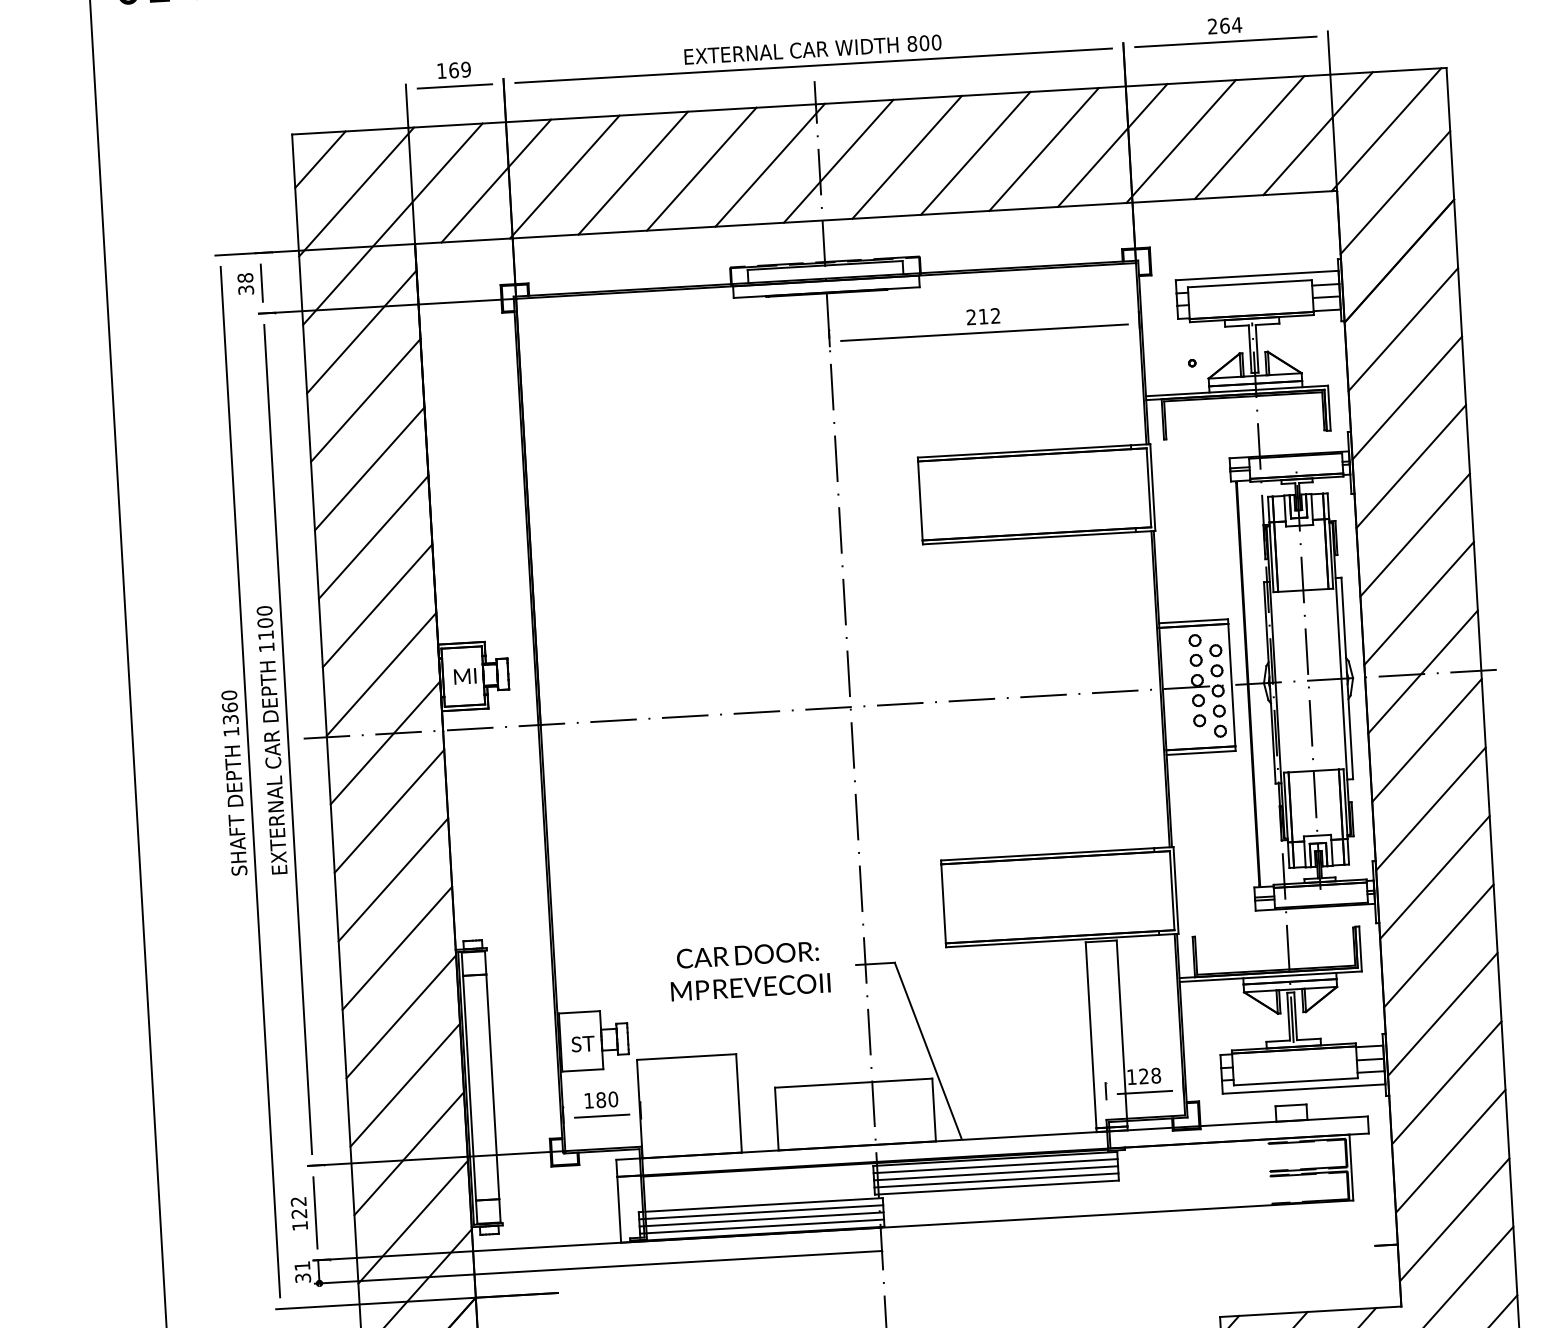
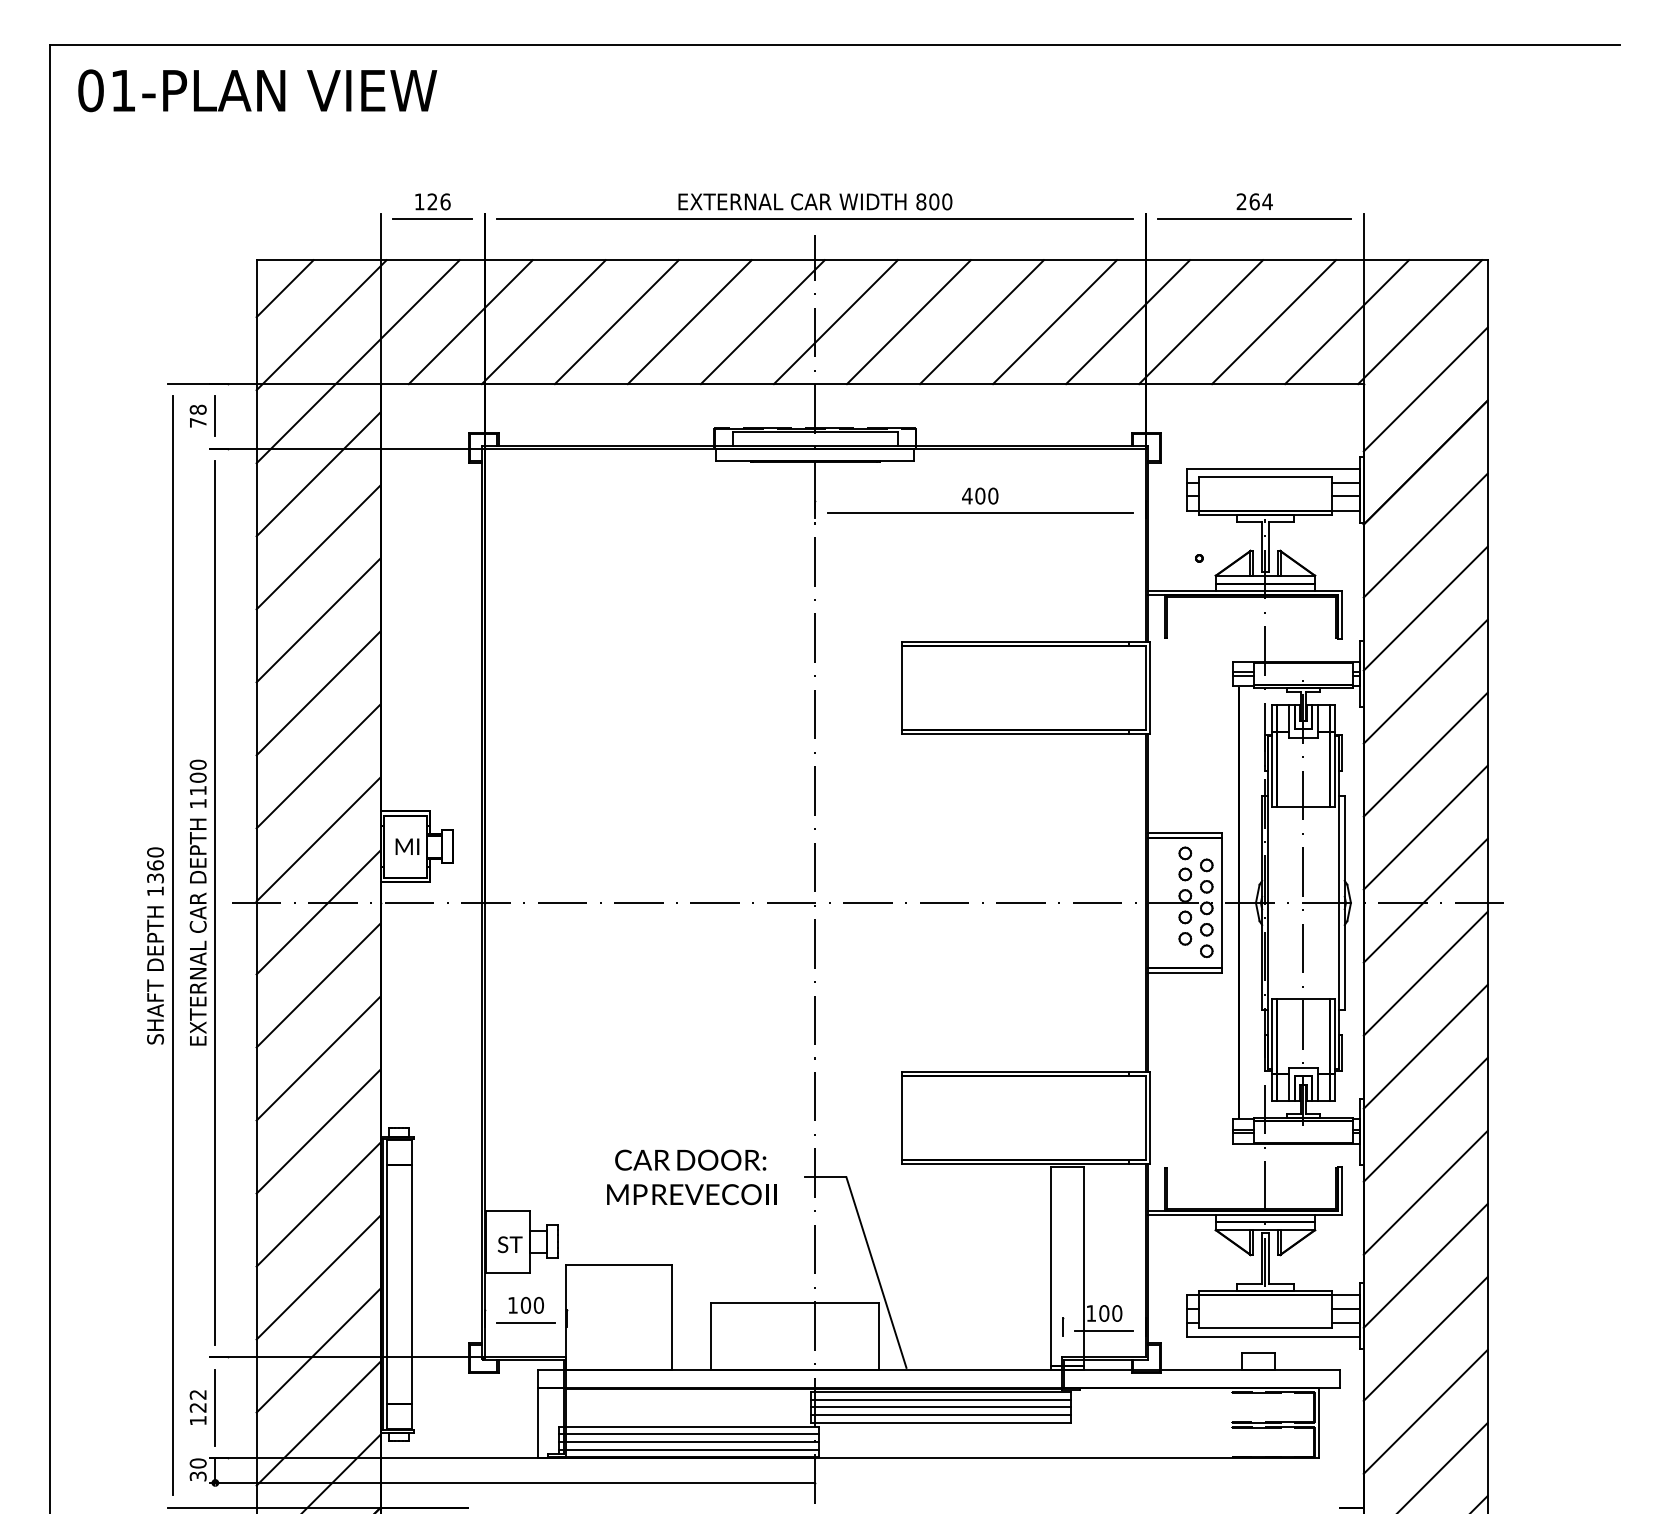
text: (459, 69) -> (438, 201), 169 -> 126
text: (245, 289) -> (197, 422), 38 -> 78
text: (983, 316) -> (980, 495), 212 -> 400
text: (1149, 1076) -> (1110, 1313), 128 -> 100
text: (600, 1100) -> (525, 1305), 180 -> 100
text: (301, 1266) -> (197, 1463), 31 -> 30

